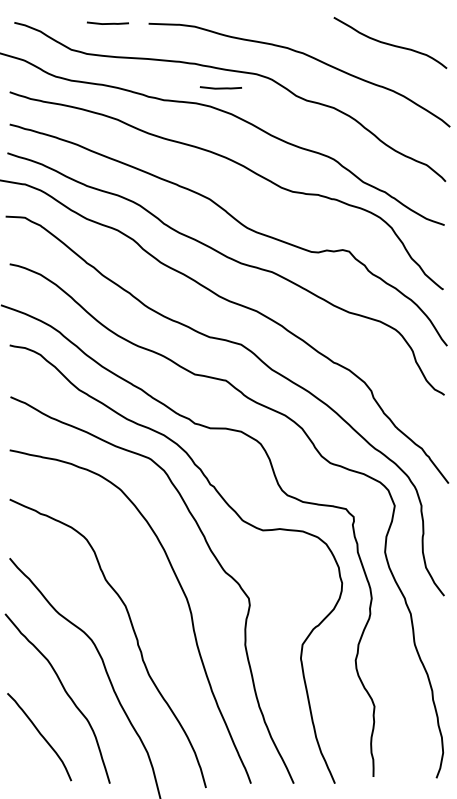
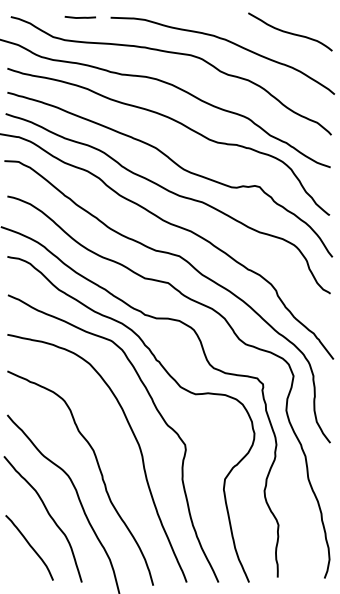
line: (219, 88) -> (163, 65), removed

